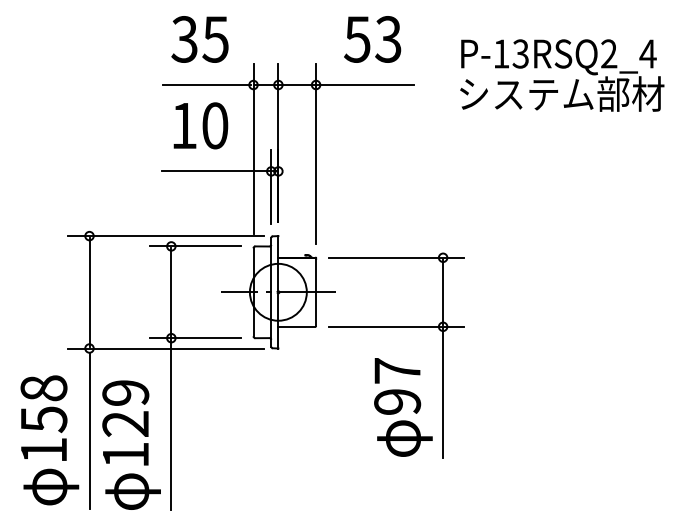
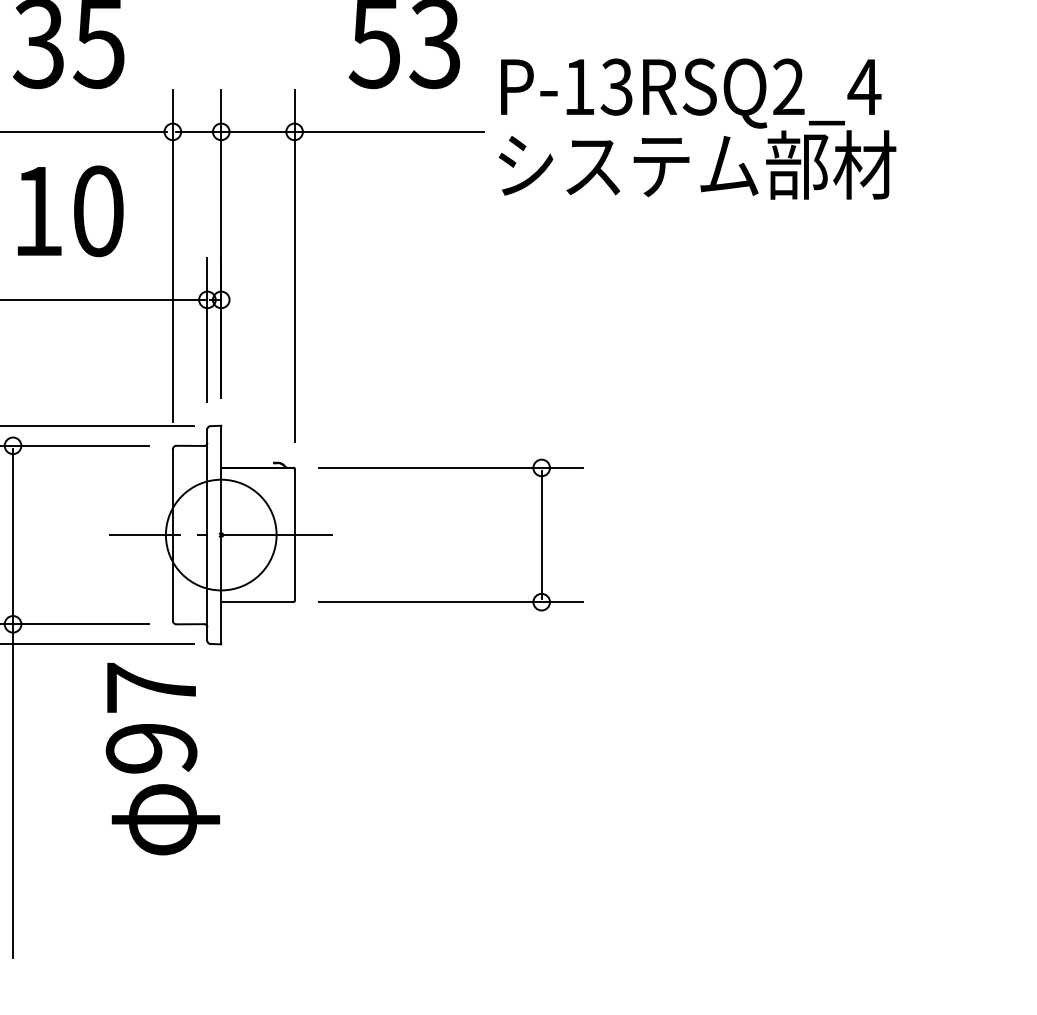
text: (562, 75) -> (698, 128), moved
line: (443, 392) -> (542, 729), removed
text: (403, 407) -> (163, 759), moved

